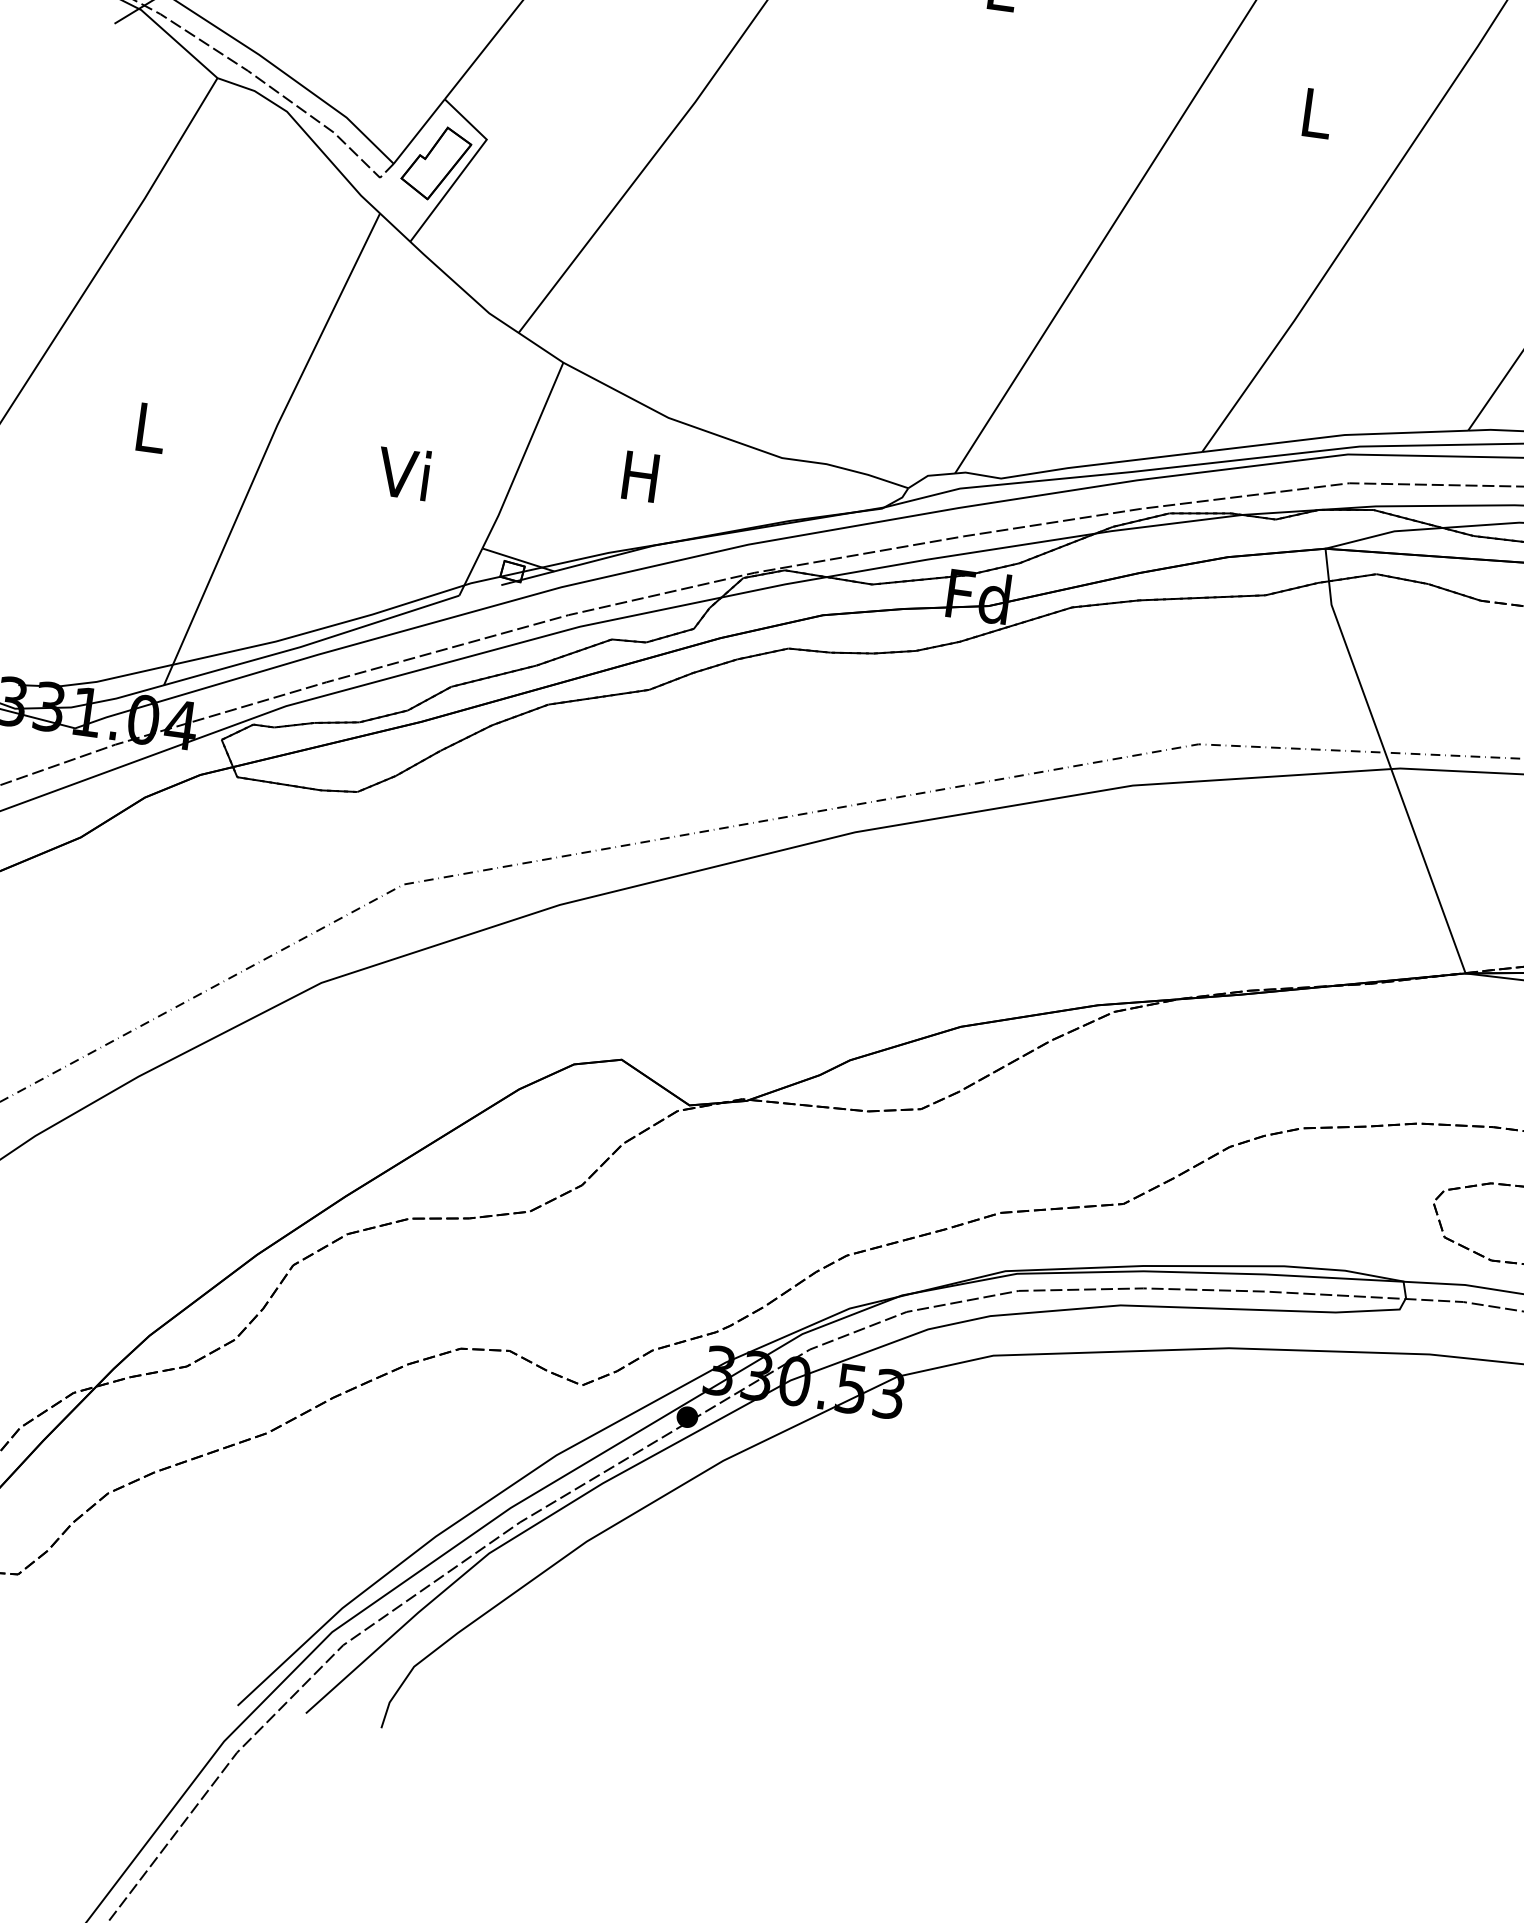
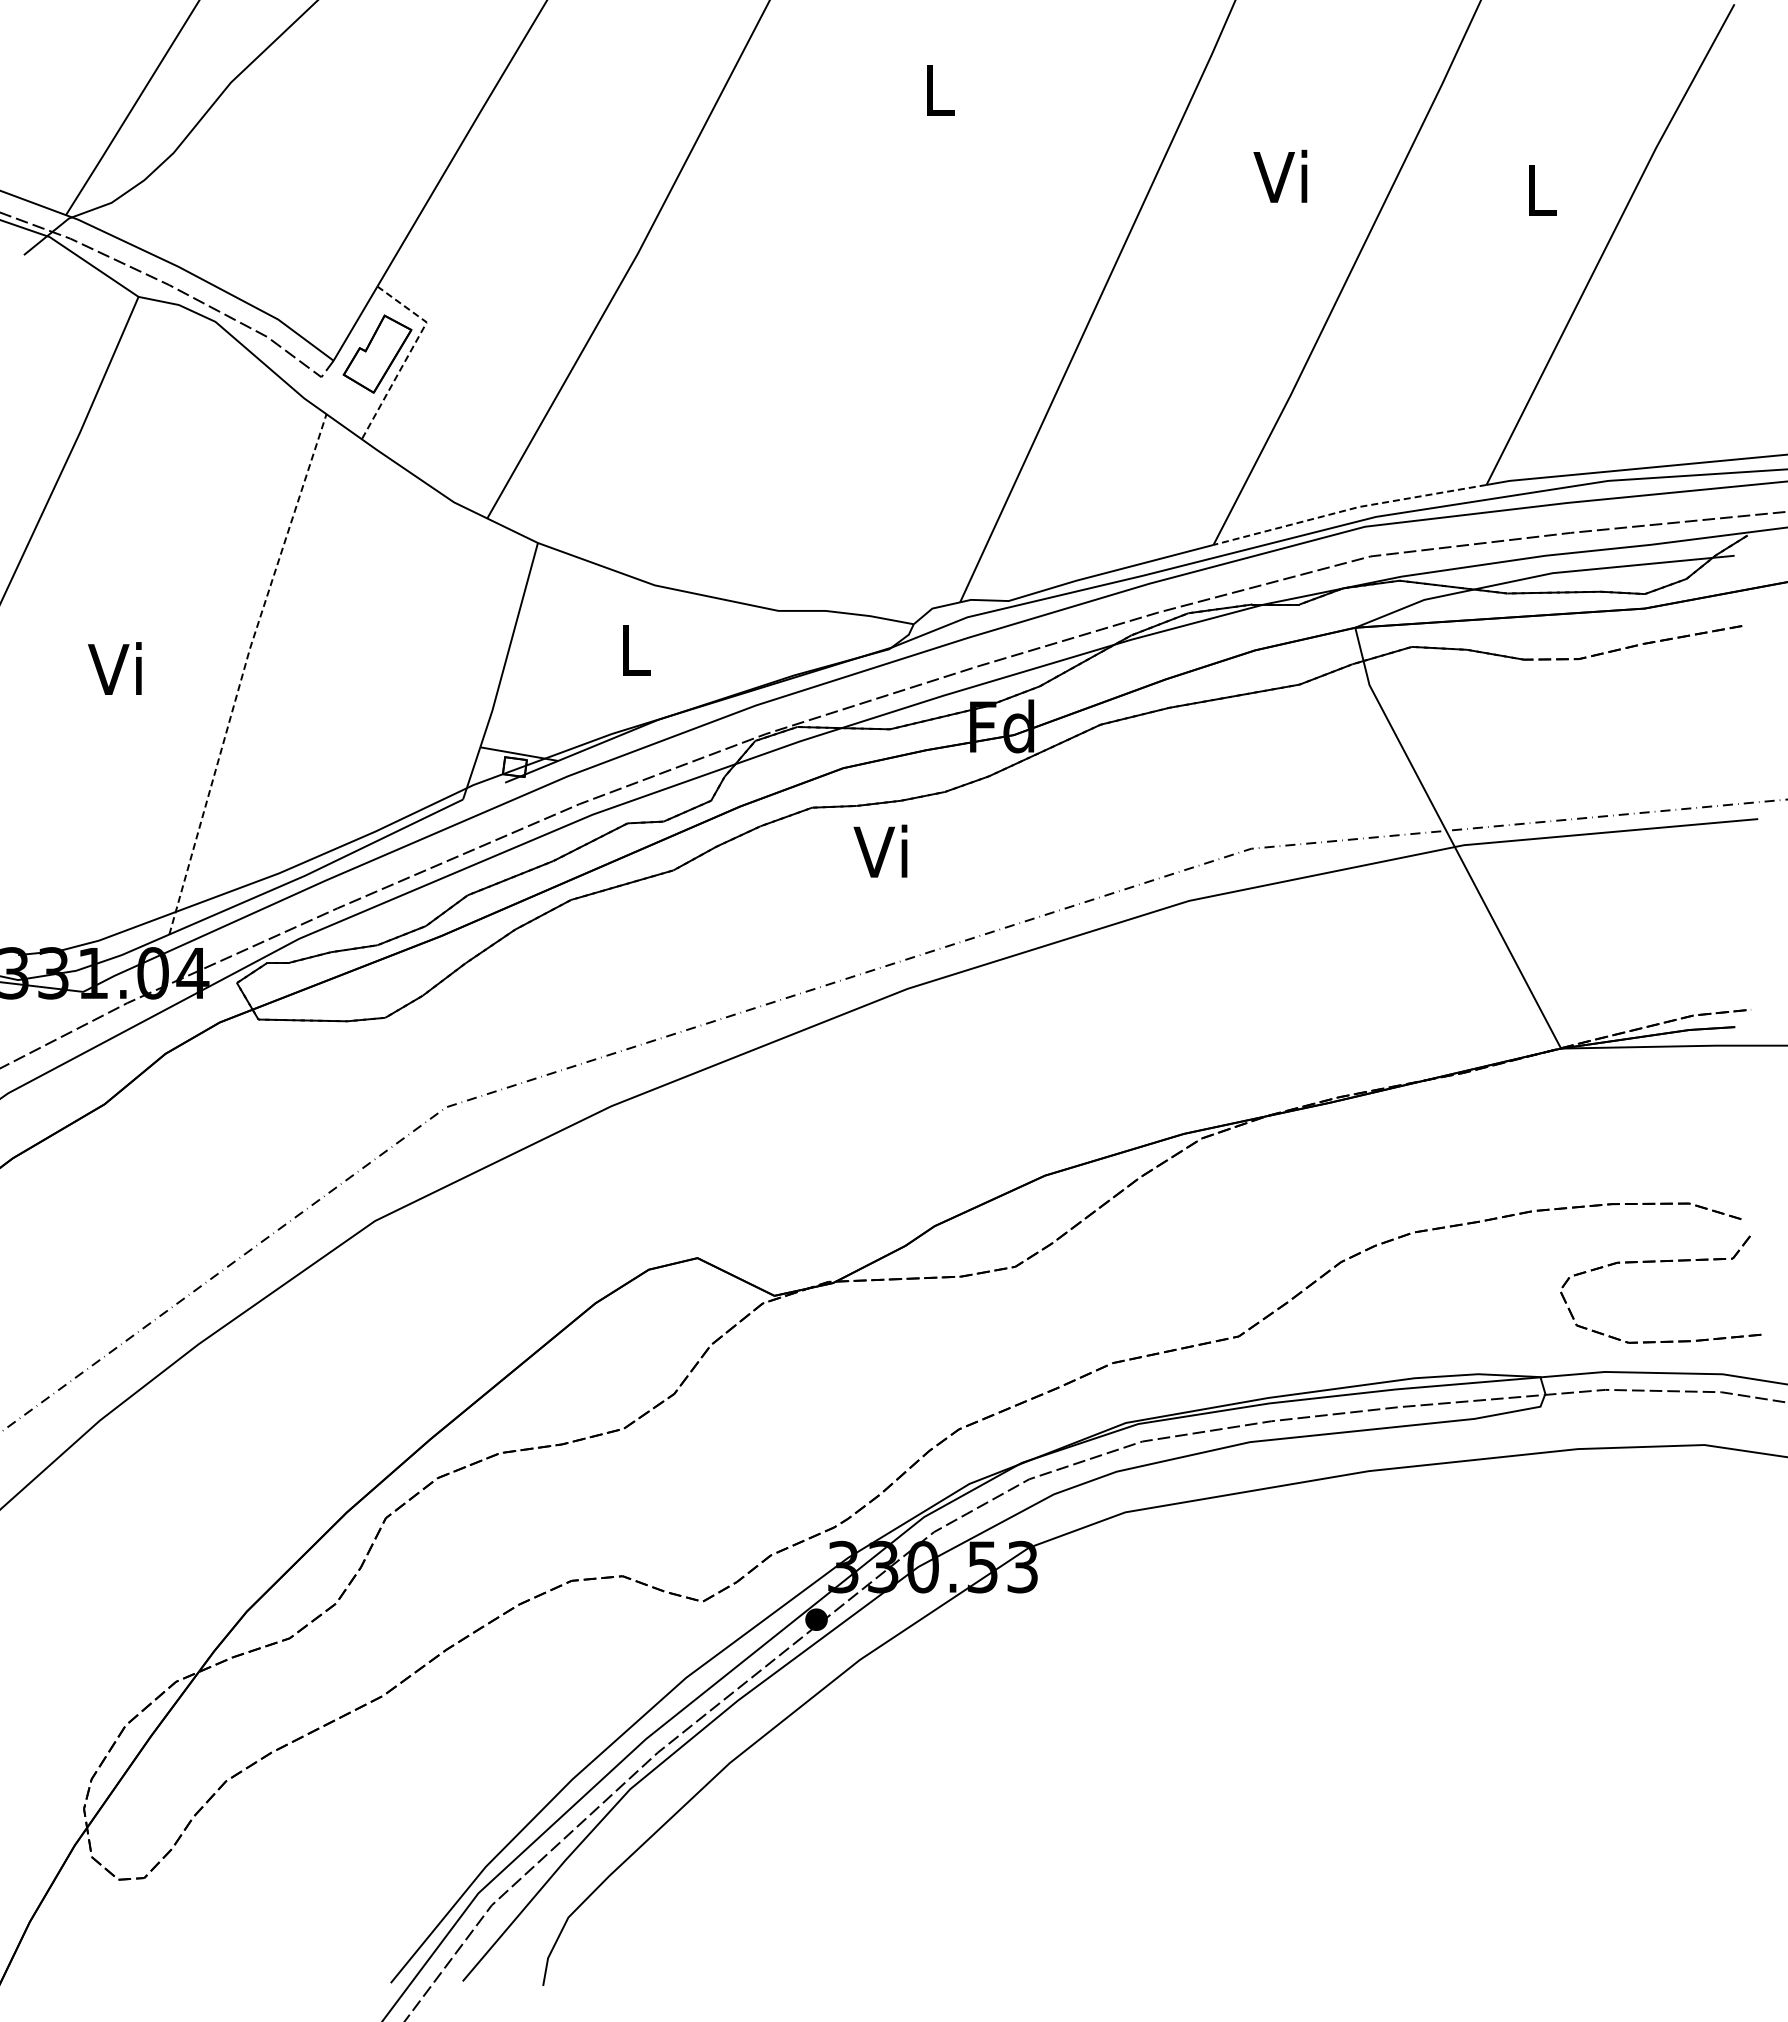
text: (1313, 111) -> (1280, 175), L -> Vi
line: (466, 166) -> (409, 353), solid -> dashed
text: (146, 426) -> (114, 668), L -> Vi
line: (1335, 436) -> (1349, 509), solid -> dashed
line: (268, 447) -> (243, 672), solid -> dashed
text: (403, 472) -> (880, 850), moved
text: (640, 476) -> (634, 650), H -> L

